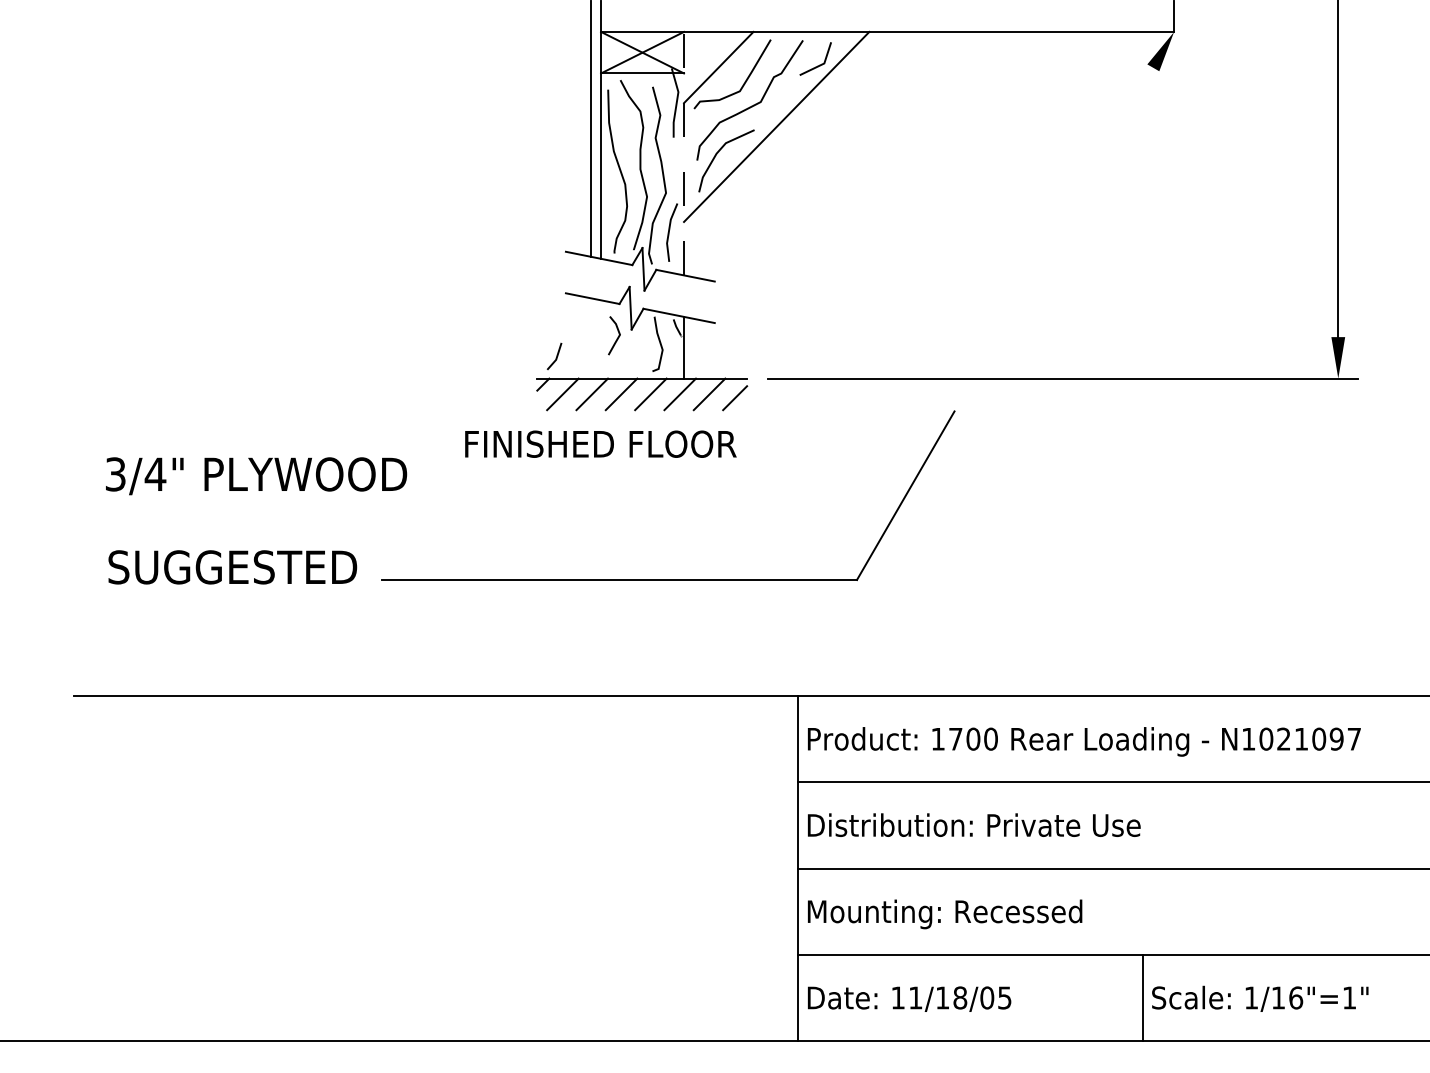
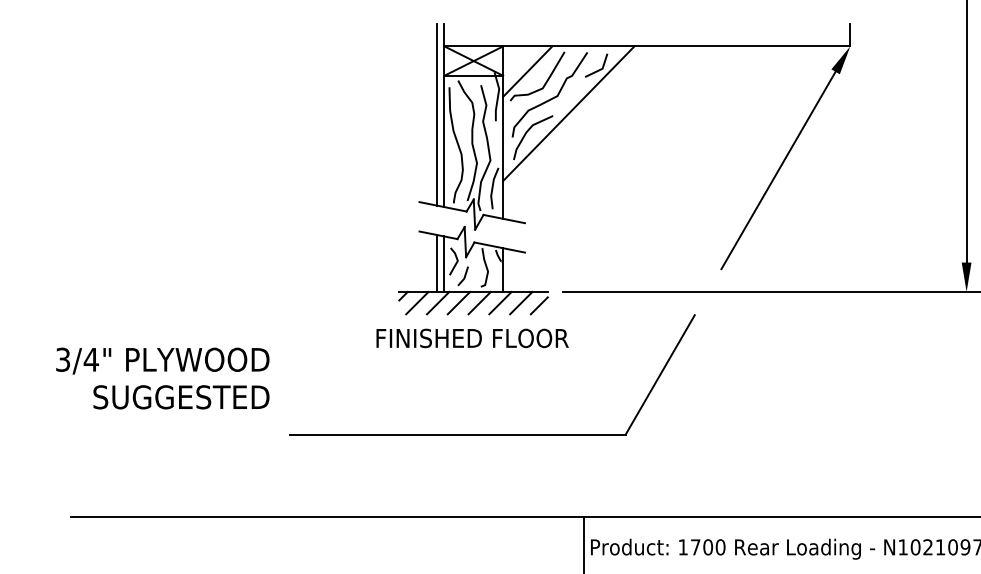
line: (684, 153) -> (503, 132), dashed -> solid
line: (1072, 206) -> (778, 170), added
line: (590, 338) -> (436, 263), added
line: (601, 339) -> (444, 264), added
line: (556, 356) -> (464, 276), moved
text: (600, 443) -> (472, 337), moved
text: (256, 476) -> (162, 361), moved
text: (232, 567) -> (181, 397), moved

